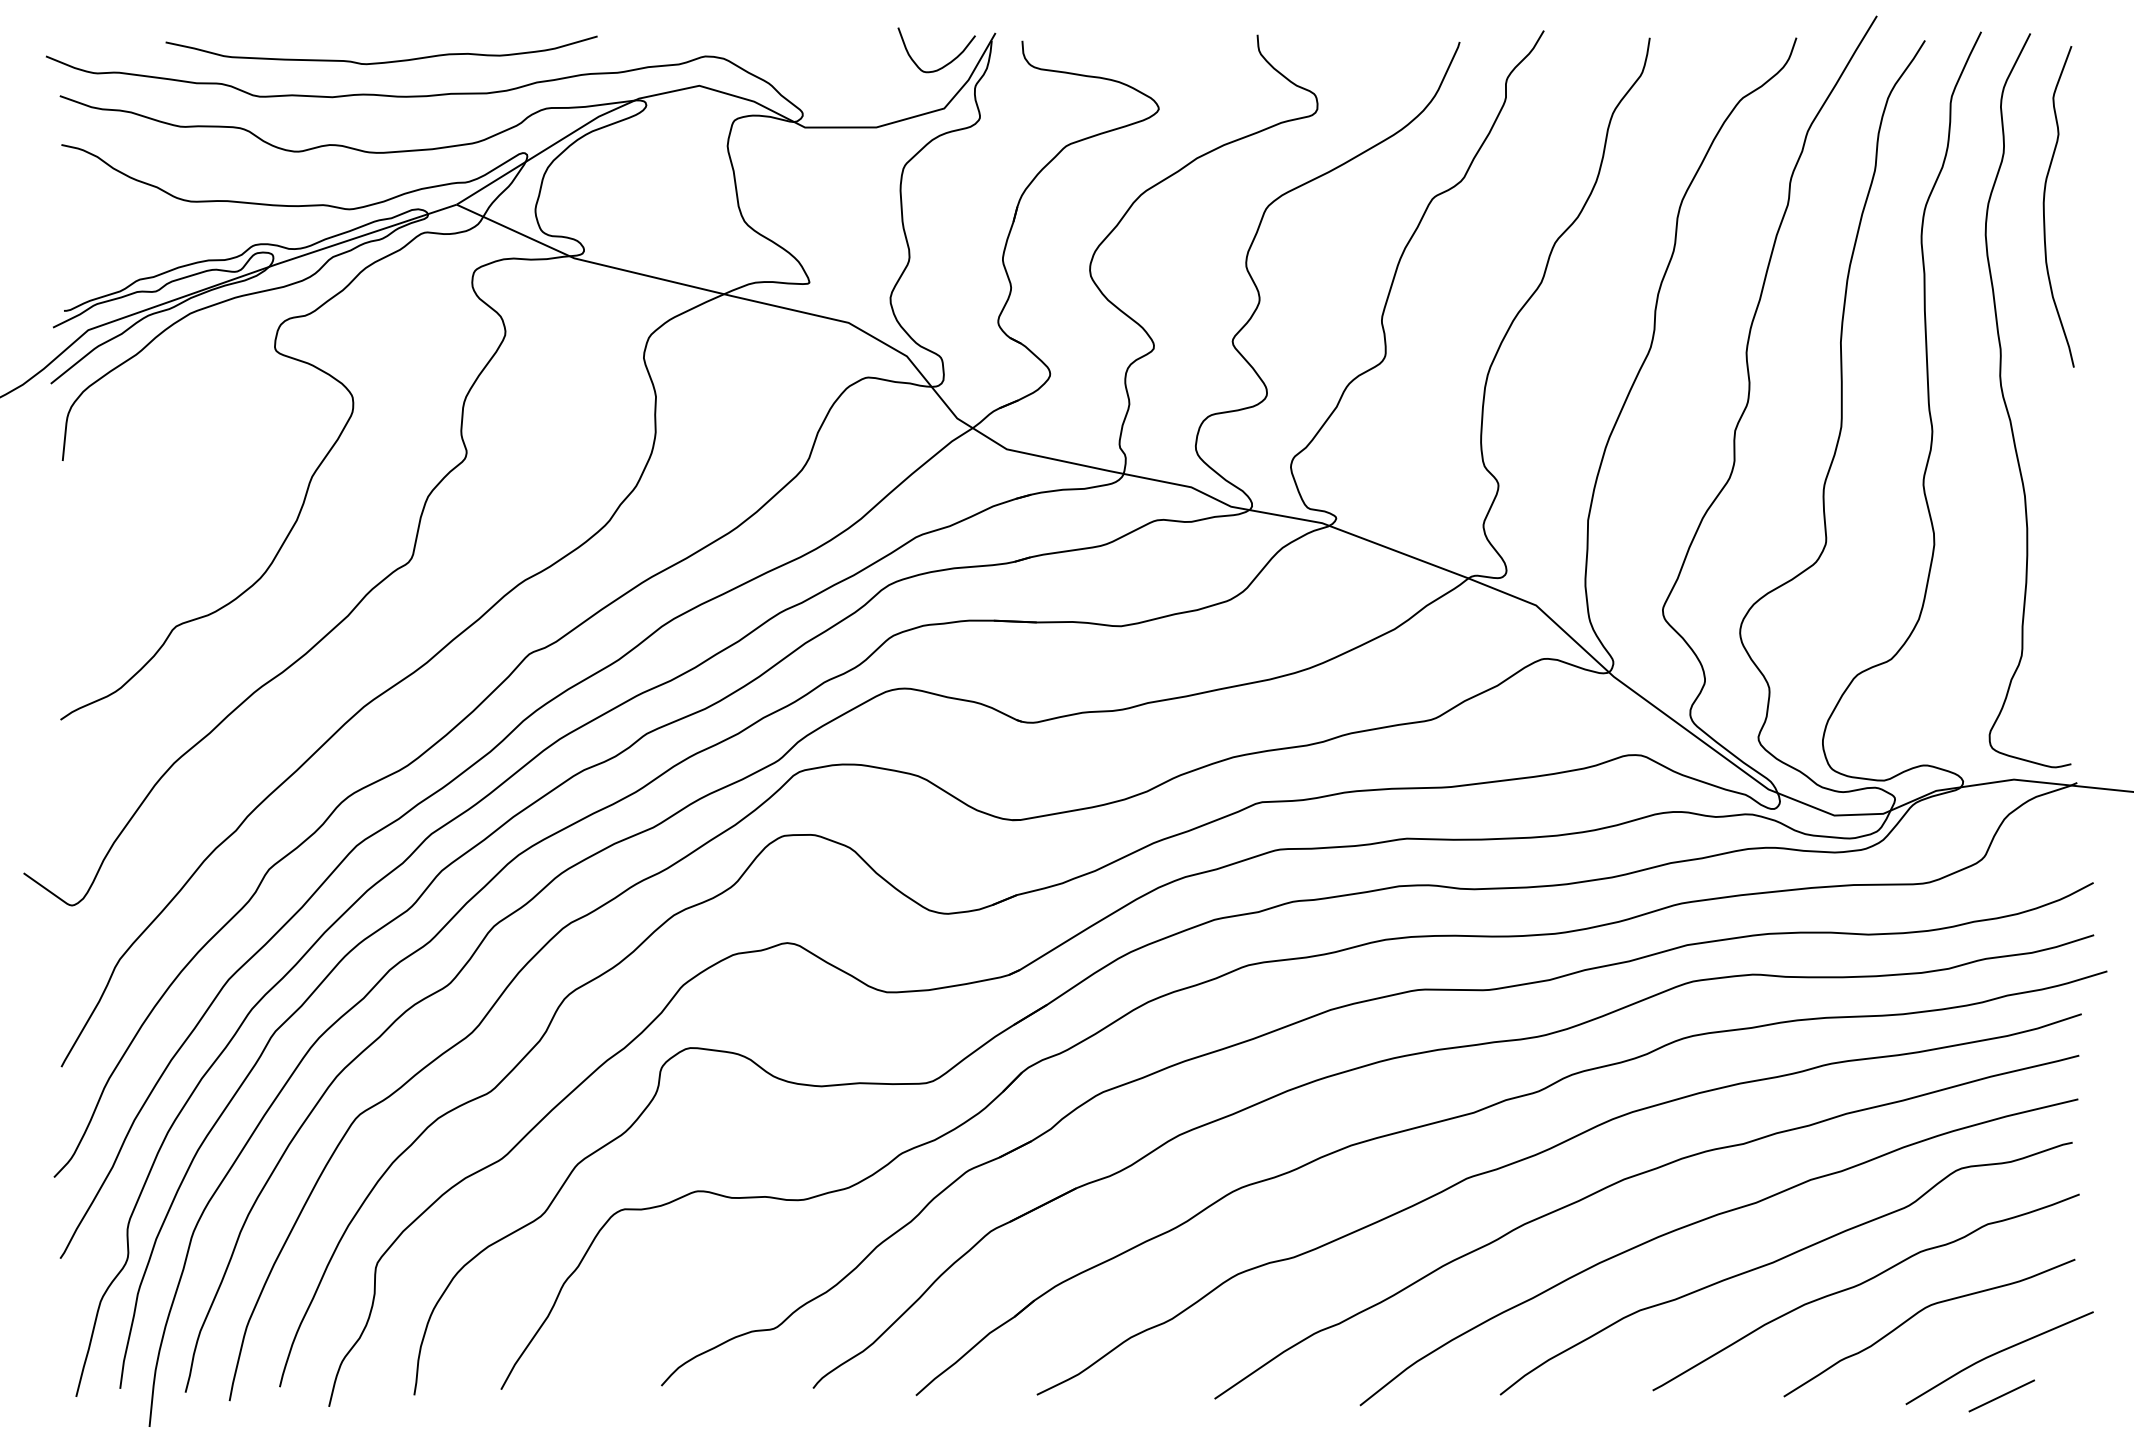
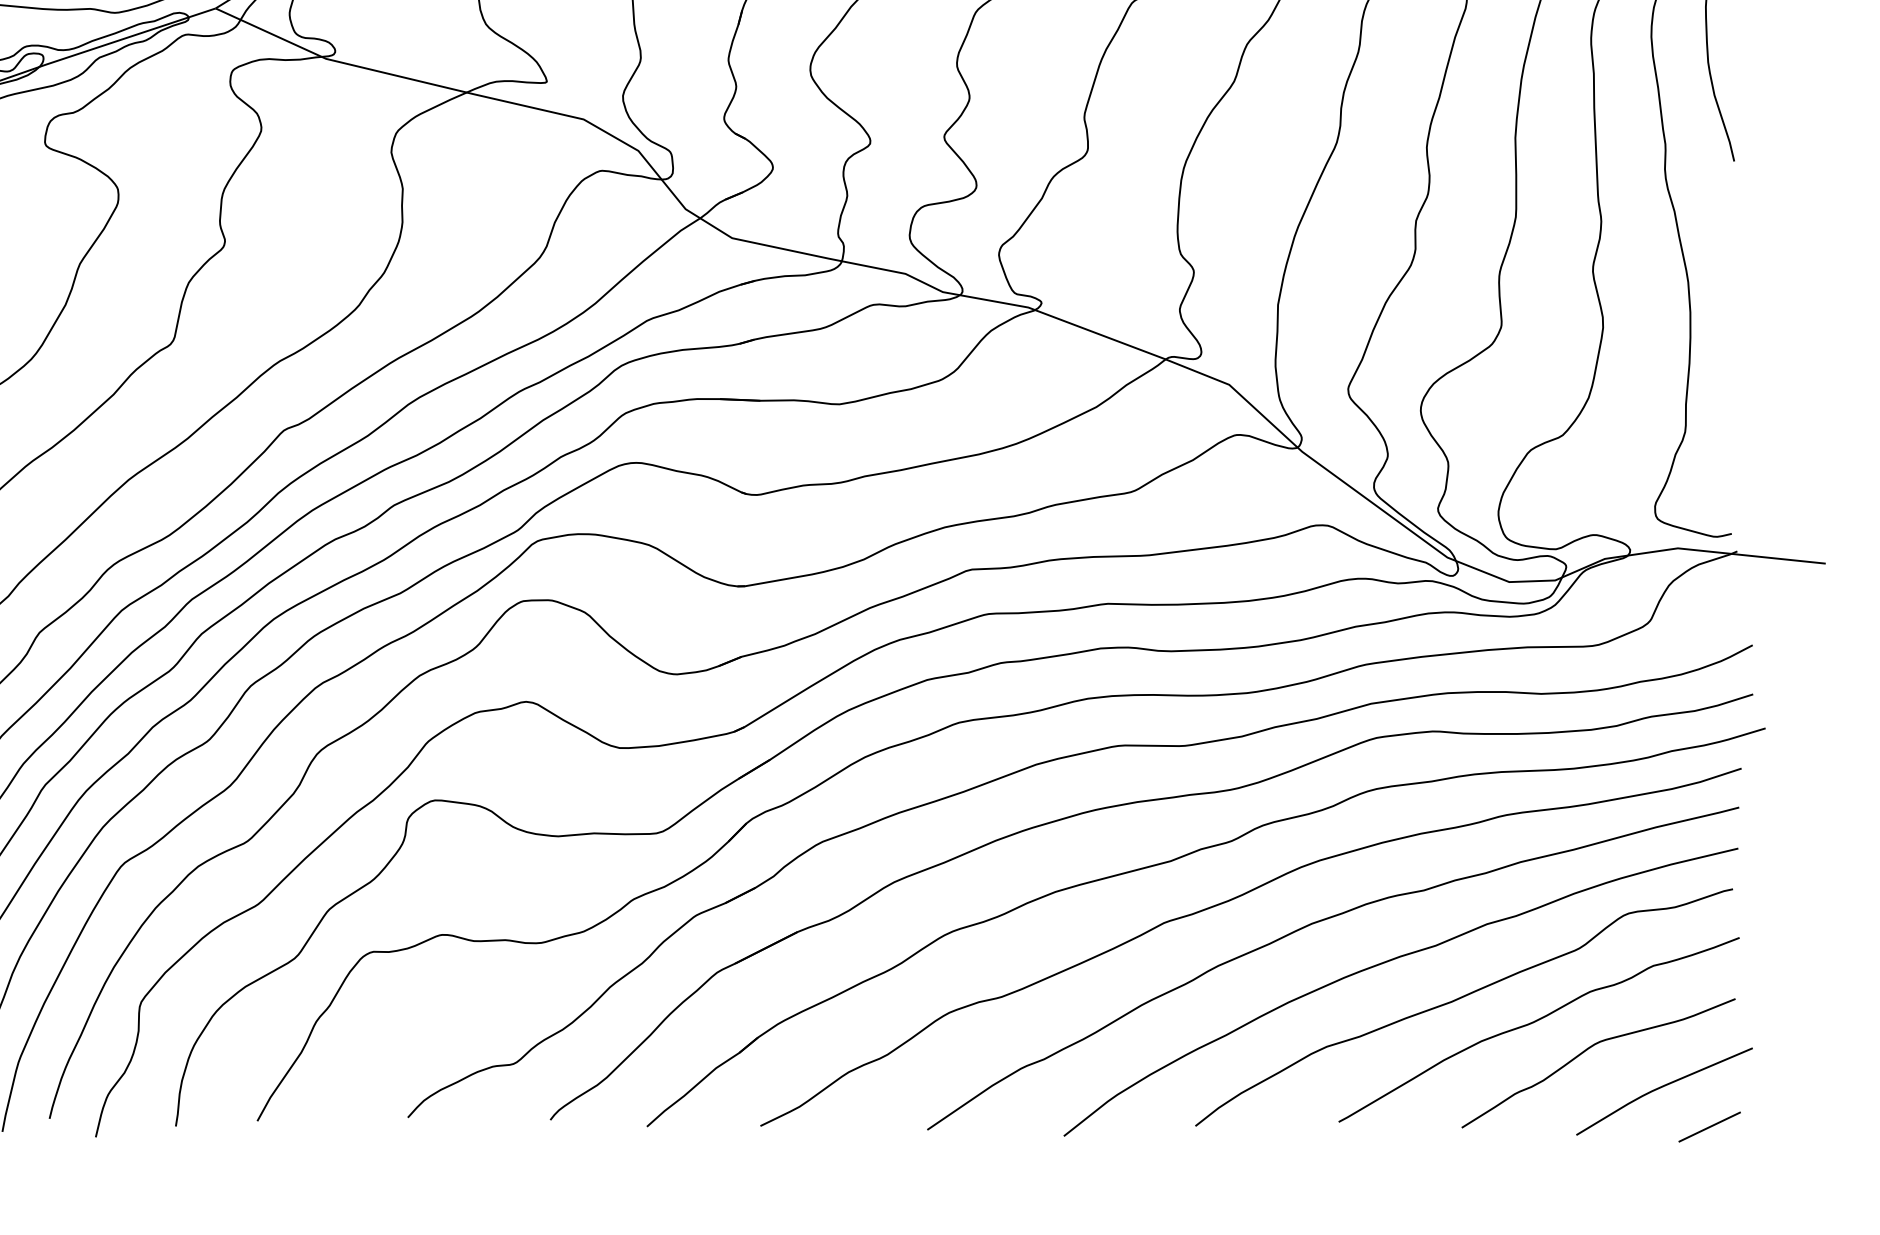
line: (2001, 1395) -> (1709, 1126), moved

